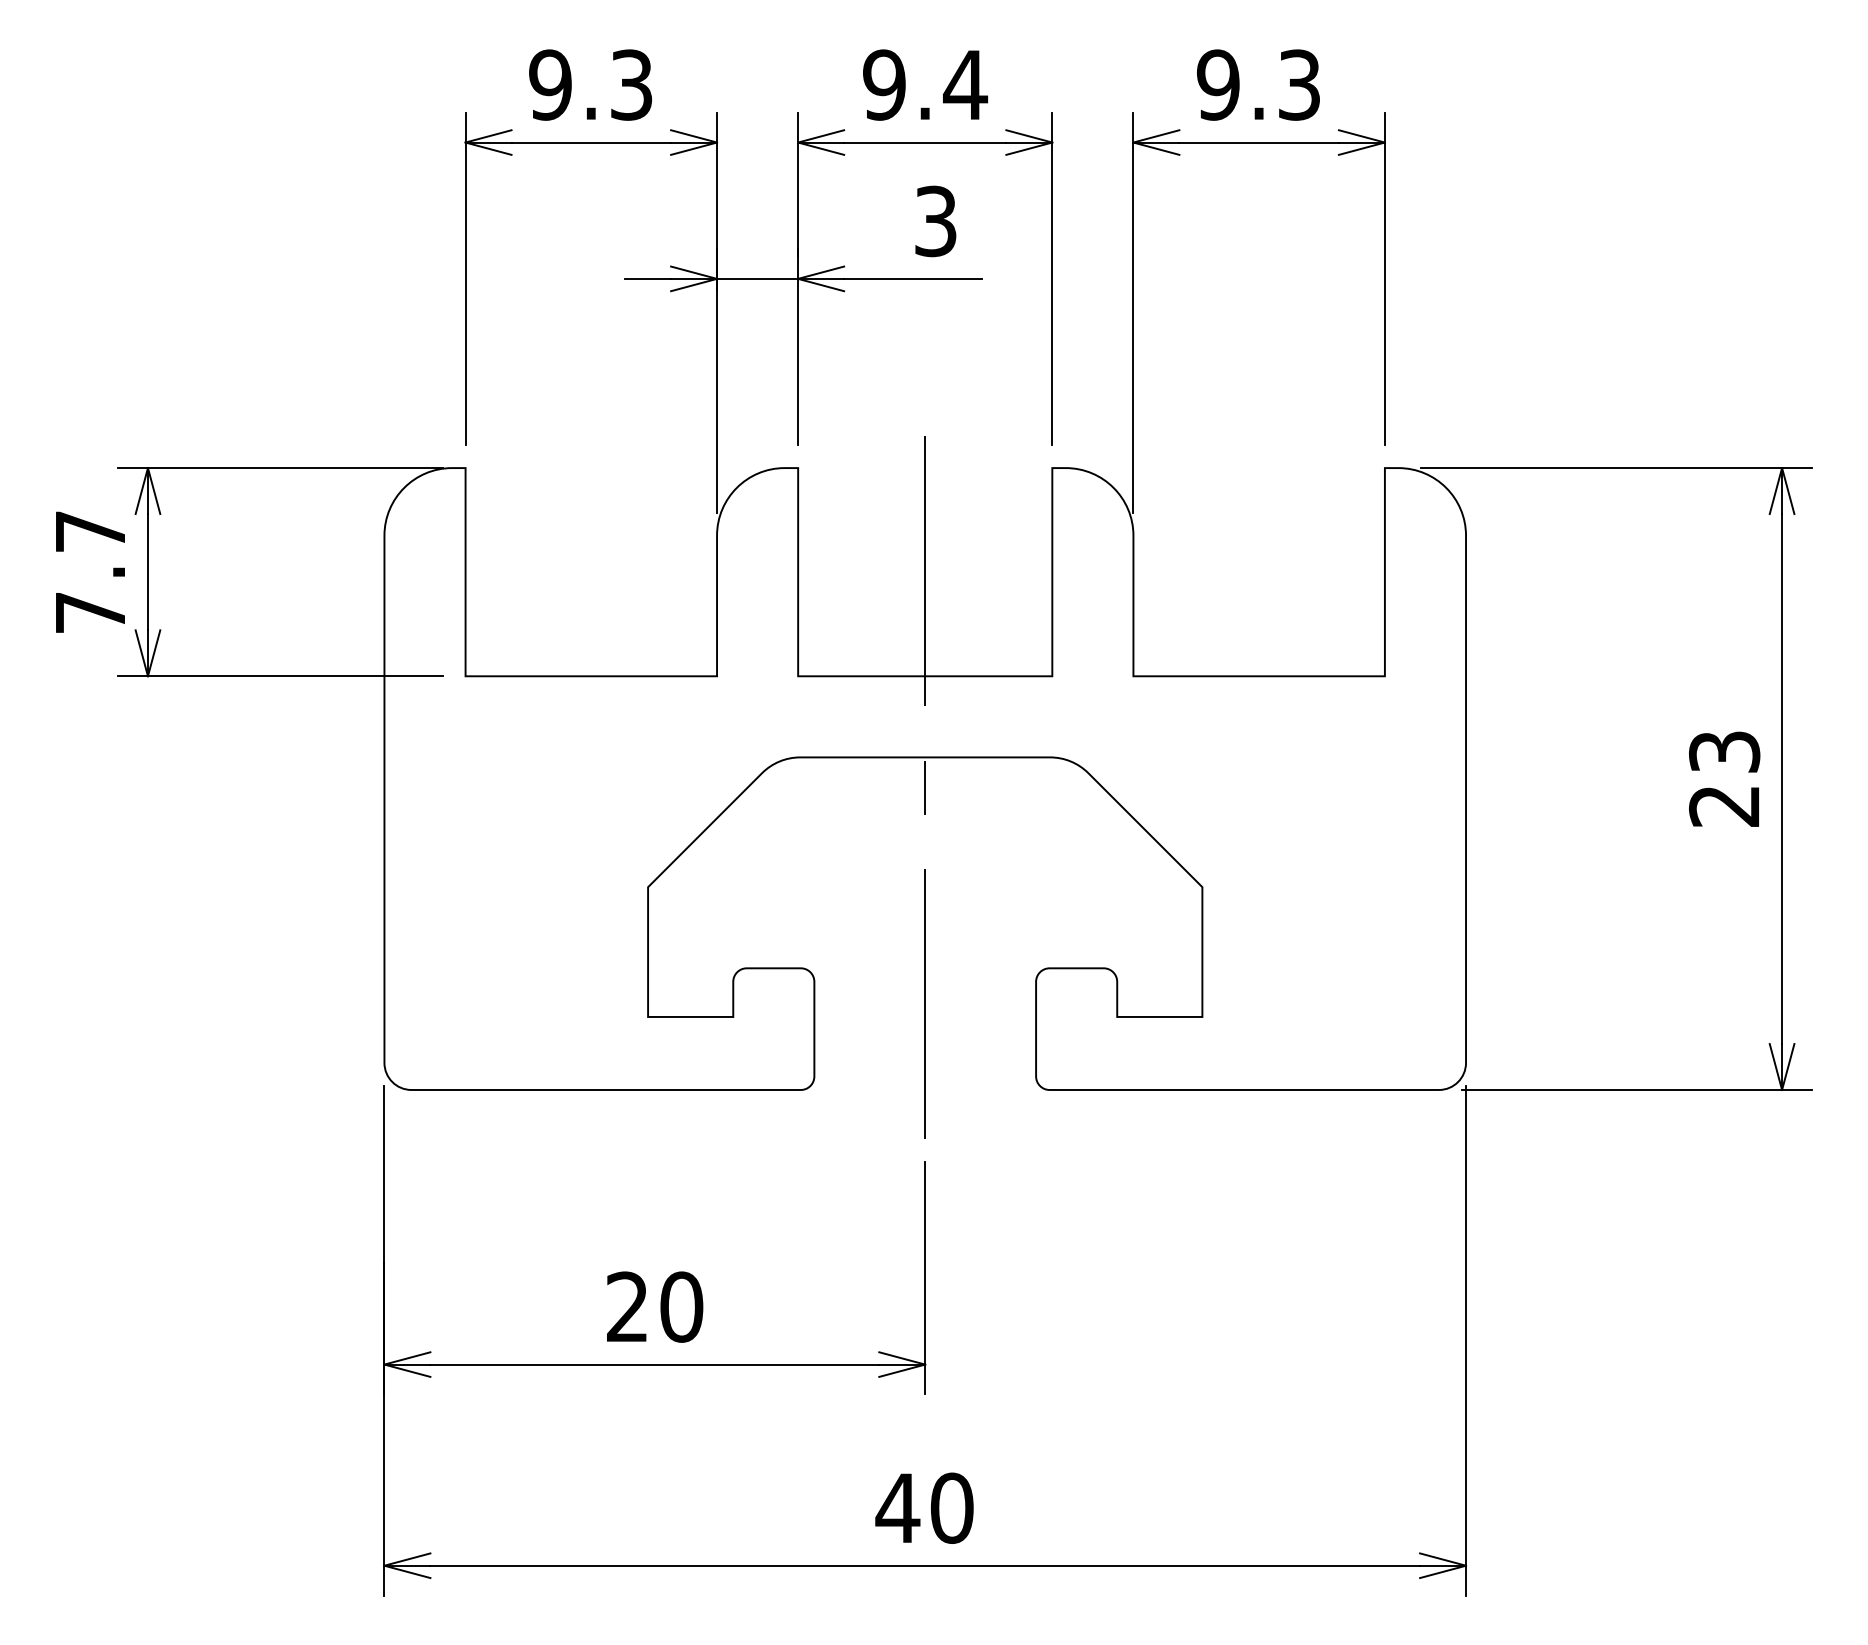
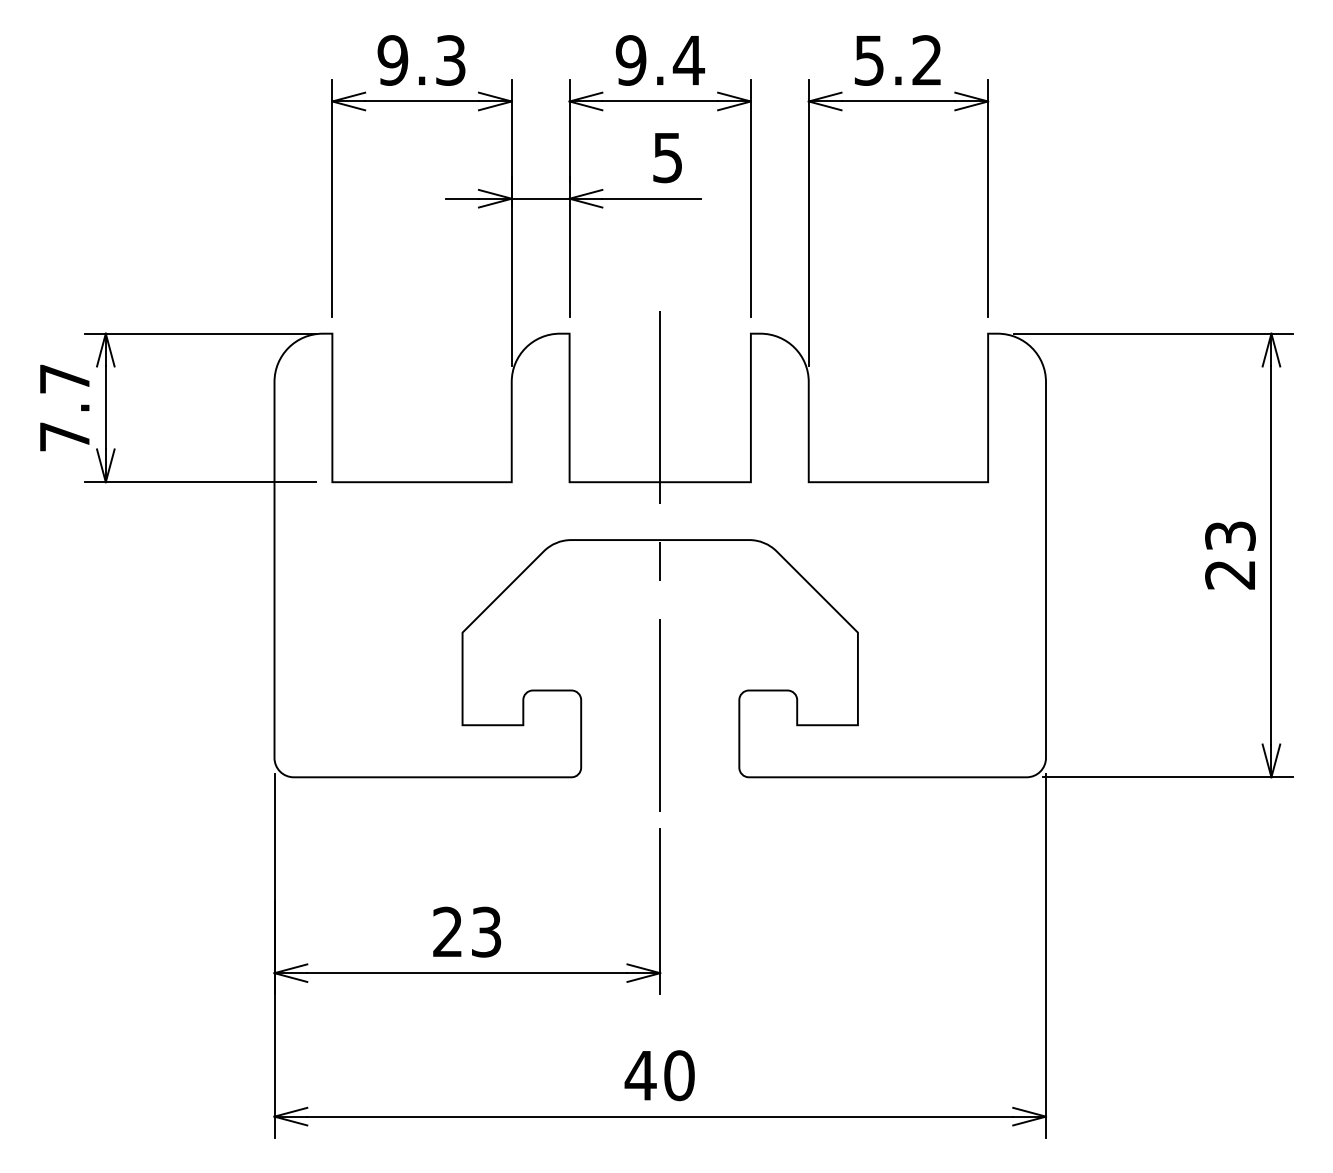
text: (1258, 84) -> (897, 60), 9.3 -> 5.2
text: (935, 220) -> (667, 157), 3 -> 5
text: (681, 1306) -> (486, 931), 20 -> 23

